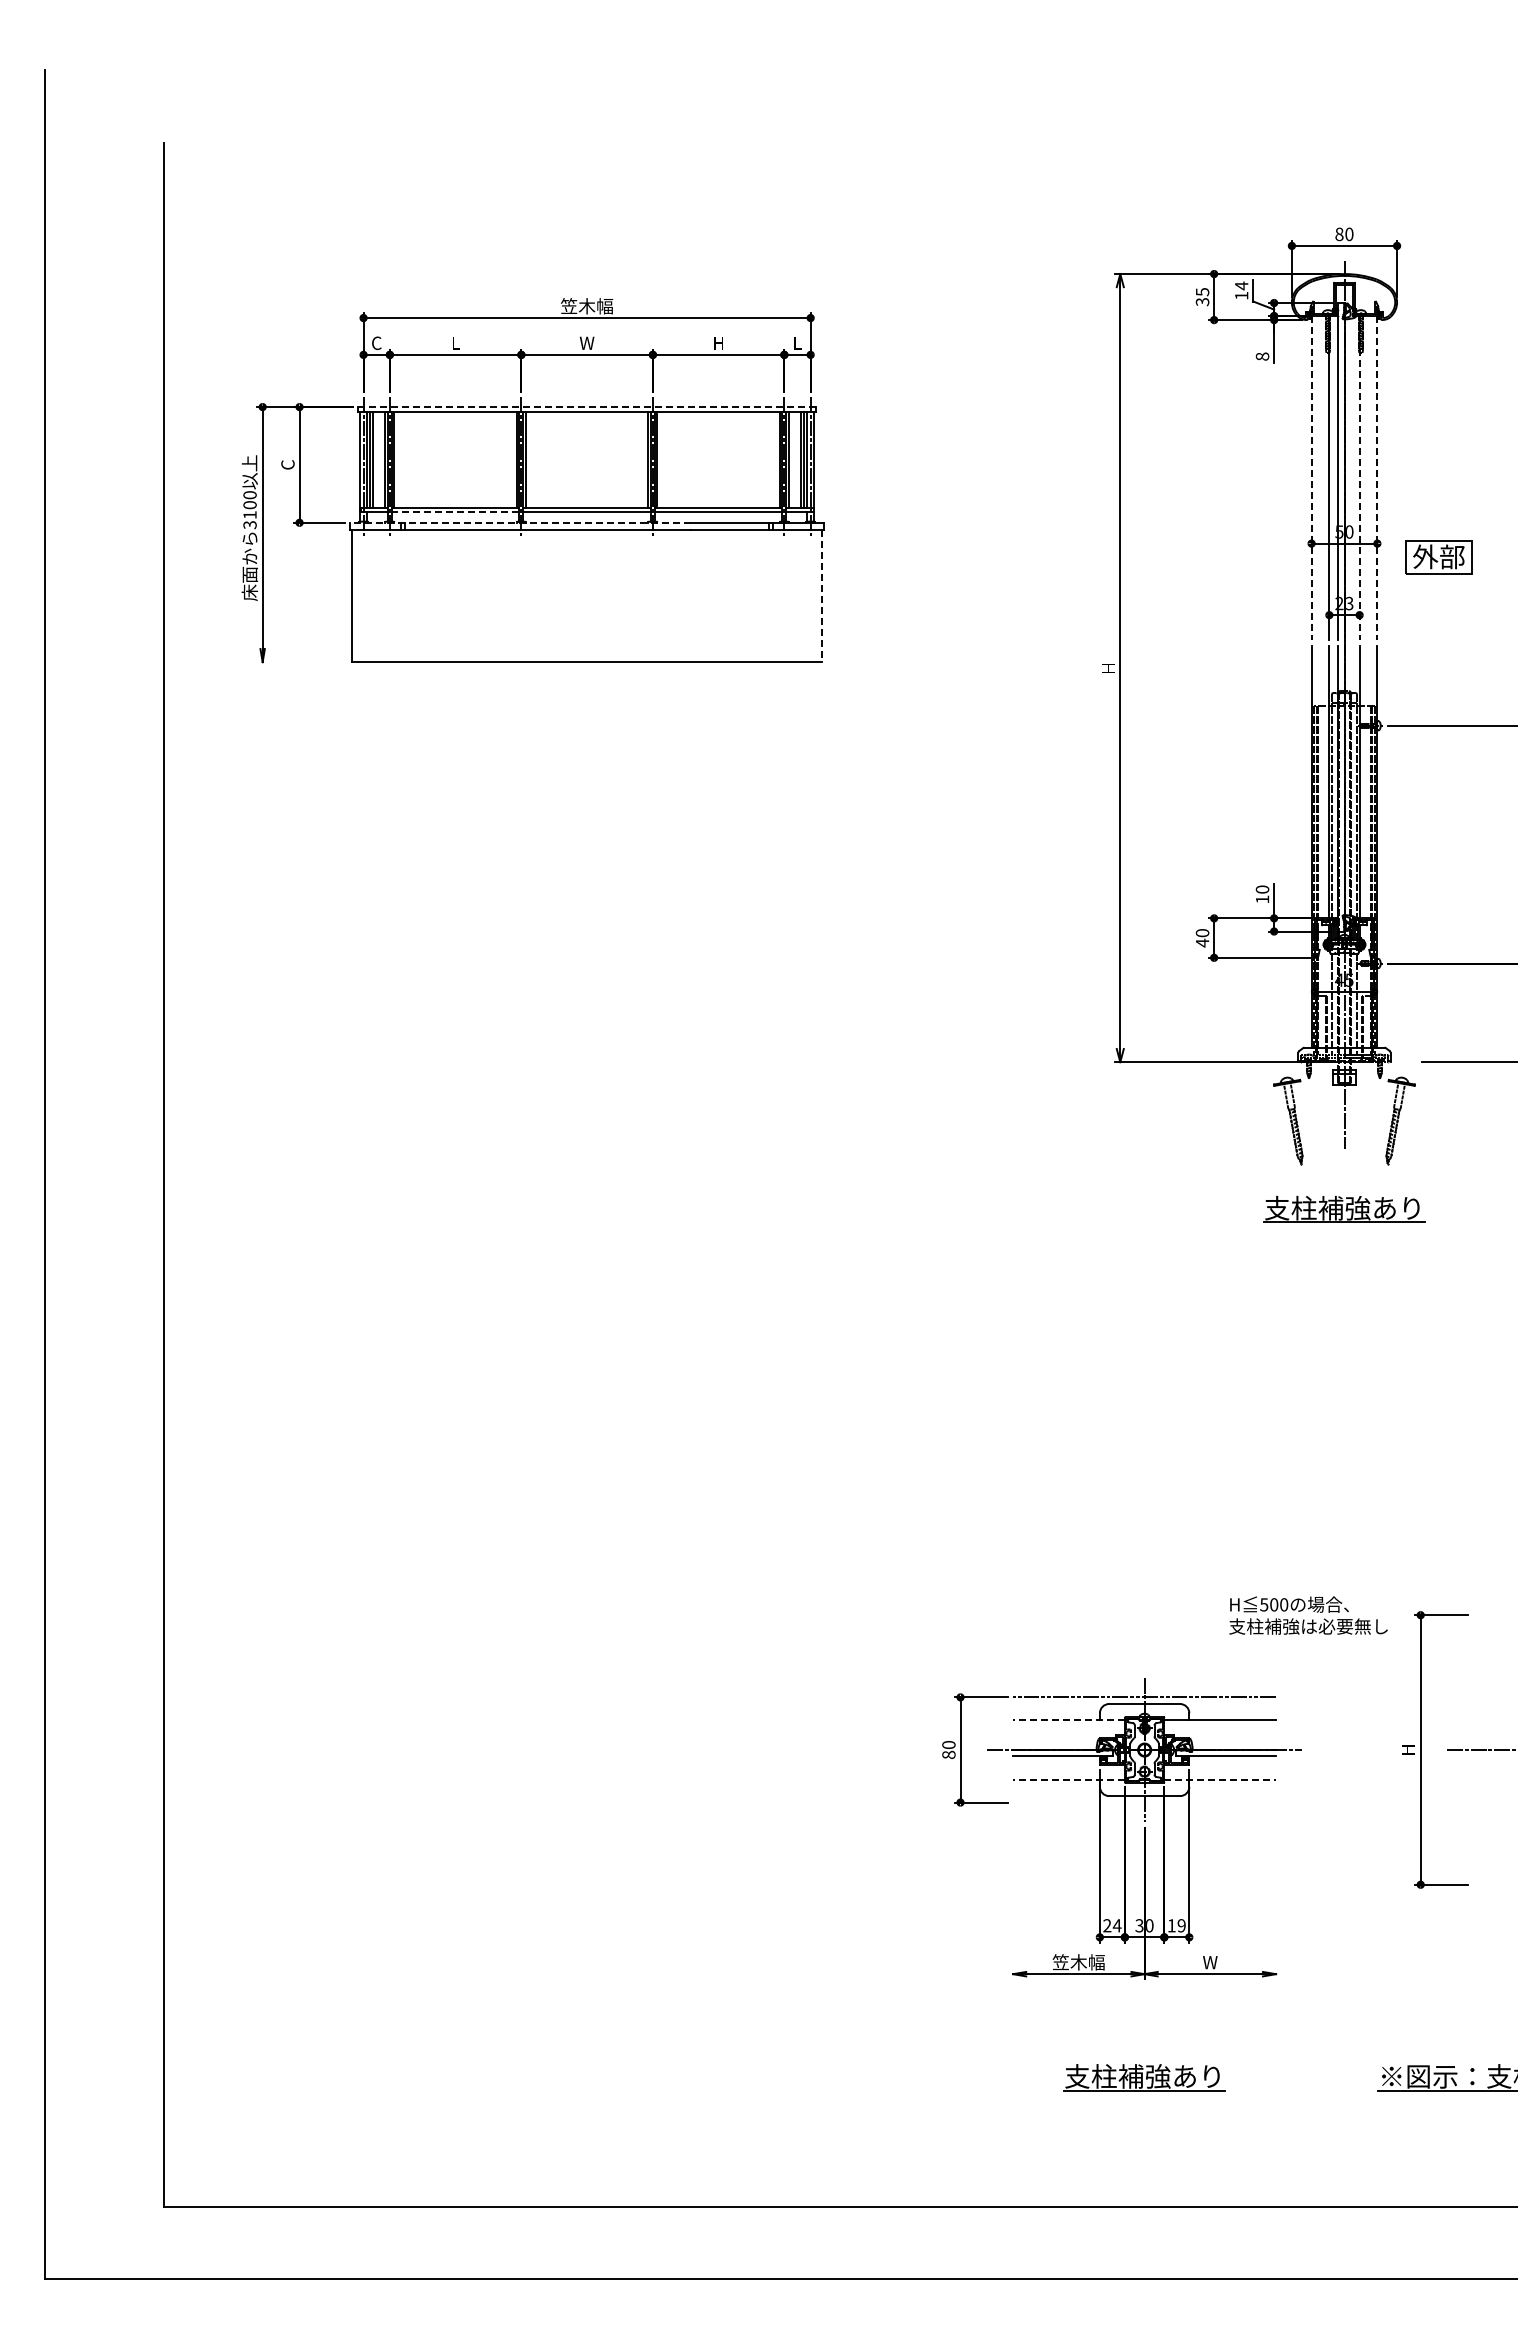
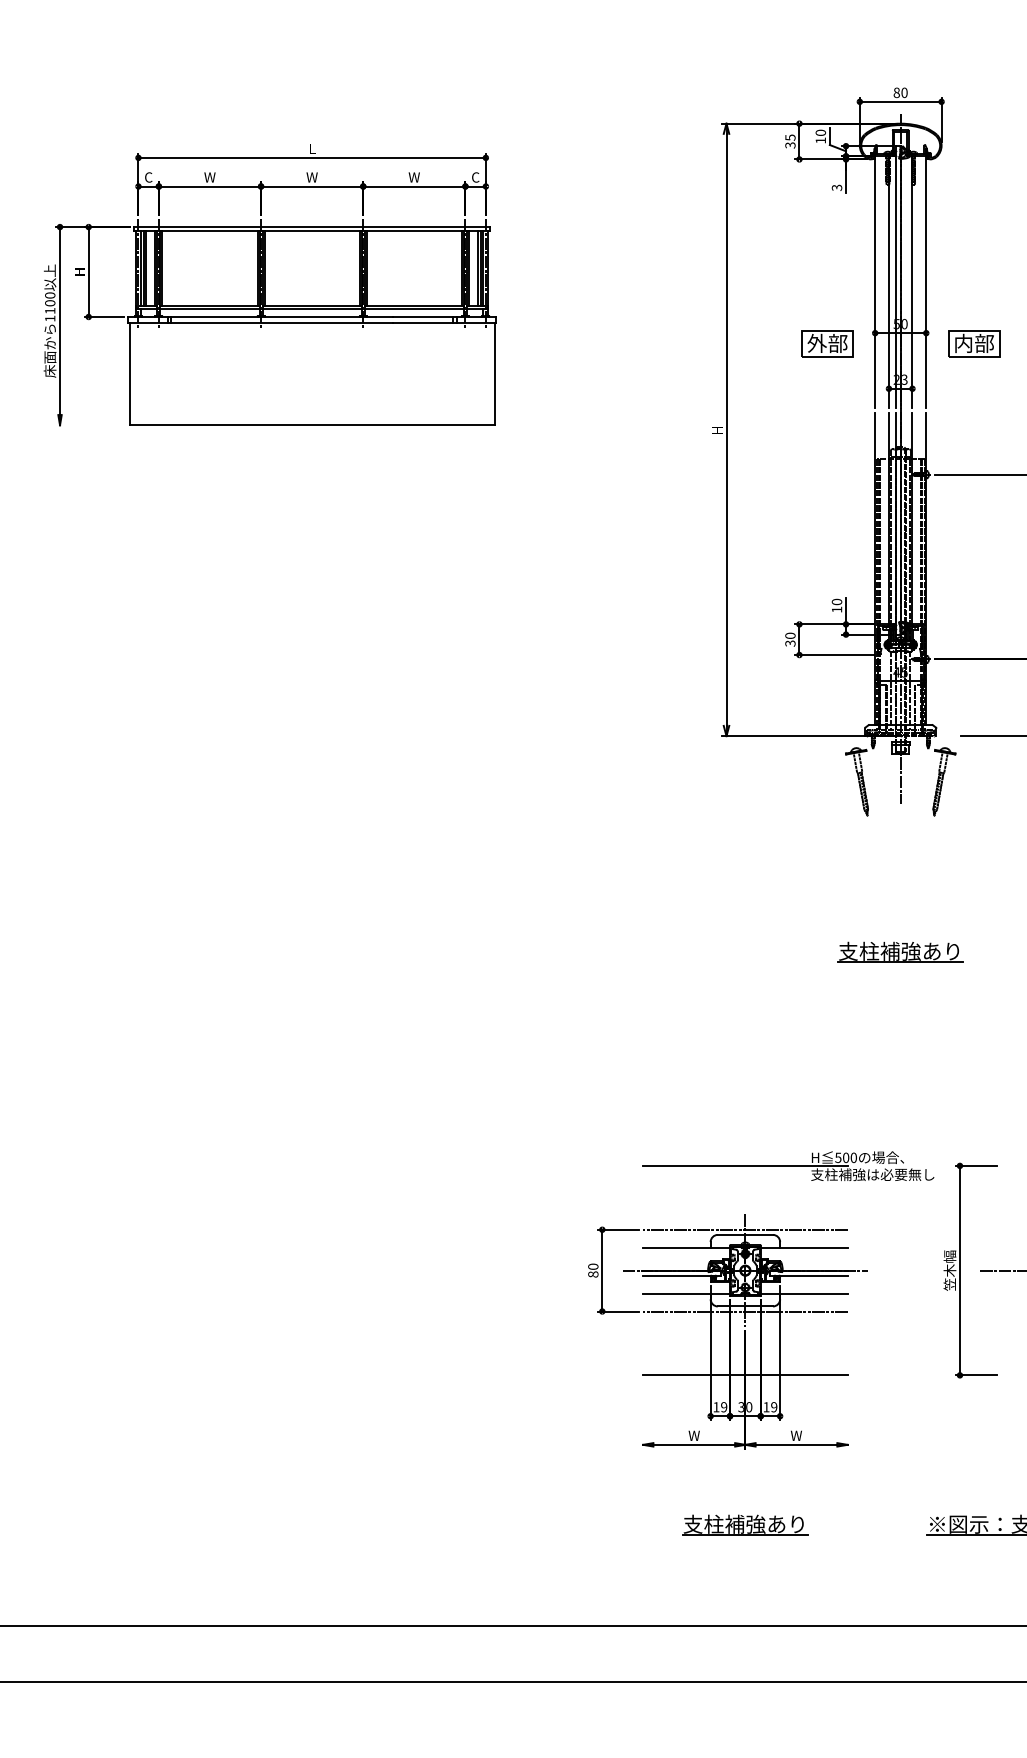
text: (1241, 285) -> (820, 132), 14 -> 10
text: (587, 306) -> (312, 148), 笠木幅 -> L
text: (455, 342) -> (209, 176), L -> W
text: (718, 342) -> (414, 176), H -> W
text: (797, 343) -> (475, 177), L -> C
text: (1262, 356) -> (837, 187), 8 -> 3
line: (587, 407) -> (312, 227), dashed -> solid
text: (287, 464) -> (79, 271), C -> H
line: (1311, 478) -> (875, 282), dashed -> solid
line: (1359, 478) -> (912, 282), dashed -> solid
line: (1377, 478) -> (926, 282), dashed -> solid
line: (455, 512) -> (209, 308), dashed -> solid
line: (520, 522) -> (260, 316), dashed -> solid
text: (249, 525) -> (49, 319), 3100 -> 1100
text: (1425, 556) -> (963, 343), 外部 -> 内部
part: (1250, 557) -> (827, 343), added
line: (822, 596) -> (495, 374), dashed -> solid
text: (1202, 942) -> (790, 643), 40 -> 30
part: (1344, 1208) -> (900, 951), moved
line: (1144, 1615) -> (745, 1166), added
line: (1069, 1720) -> (687, 1247), dashed -> solid
text: (1407, 1750) -> (949, 1271), H -> 笠木幅
line: (1069, 1779) -> (687, 1293), dashed -> solid
line: (1220, 1779) -> (804, 1293), dashed -> solid
line: (1144, 1802) -> (745, 1311), added
line: (1144, 1884) -> (745, 1375), added
text: (1112, 1925) -> (720, 1407), 24 -> 19
text: (1078, 1962) -> (694, 1435), 笠木幅 -> W

